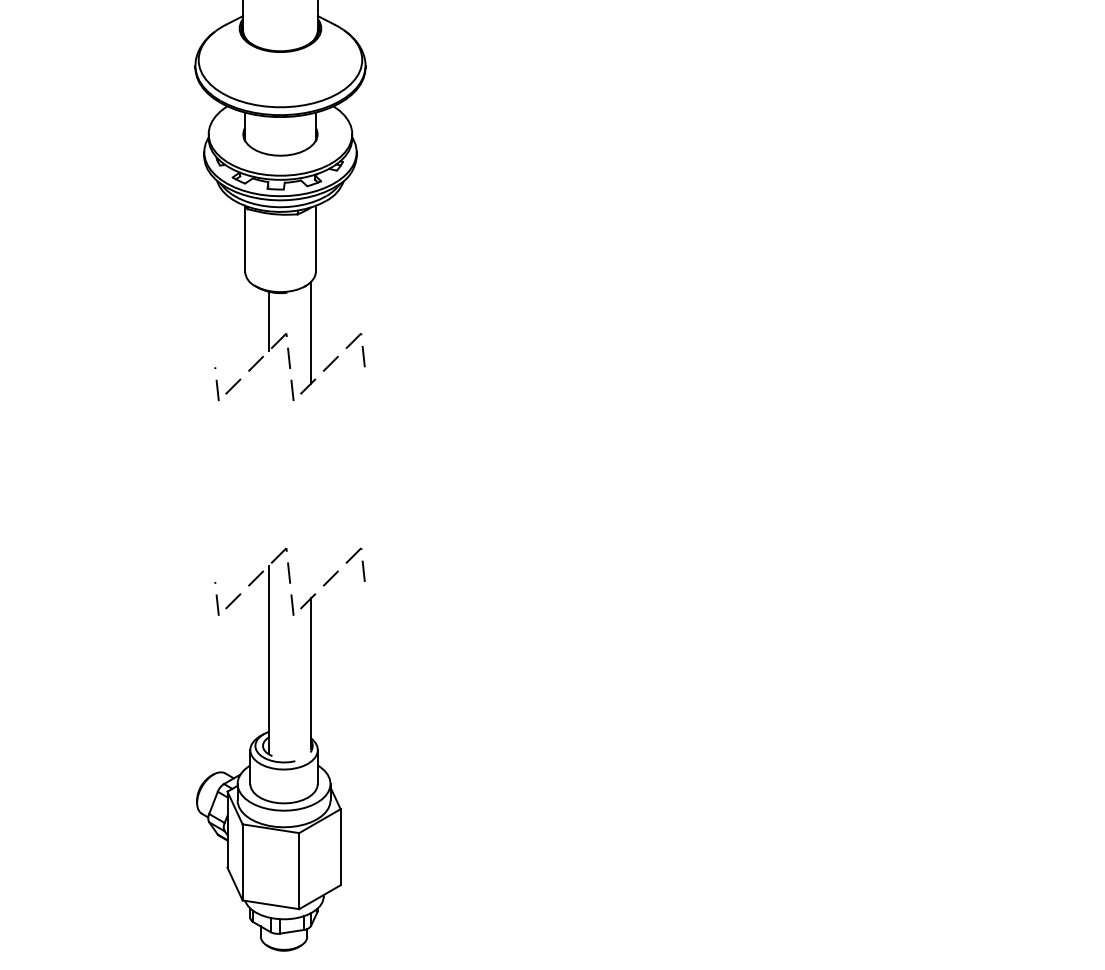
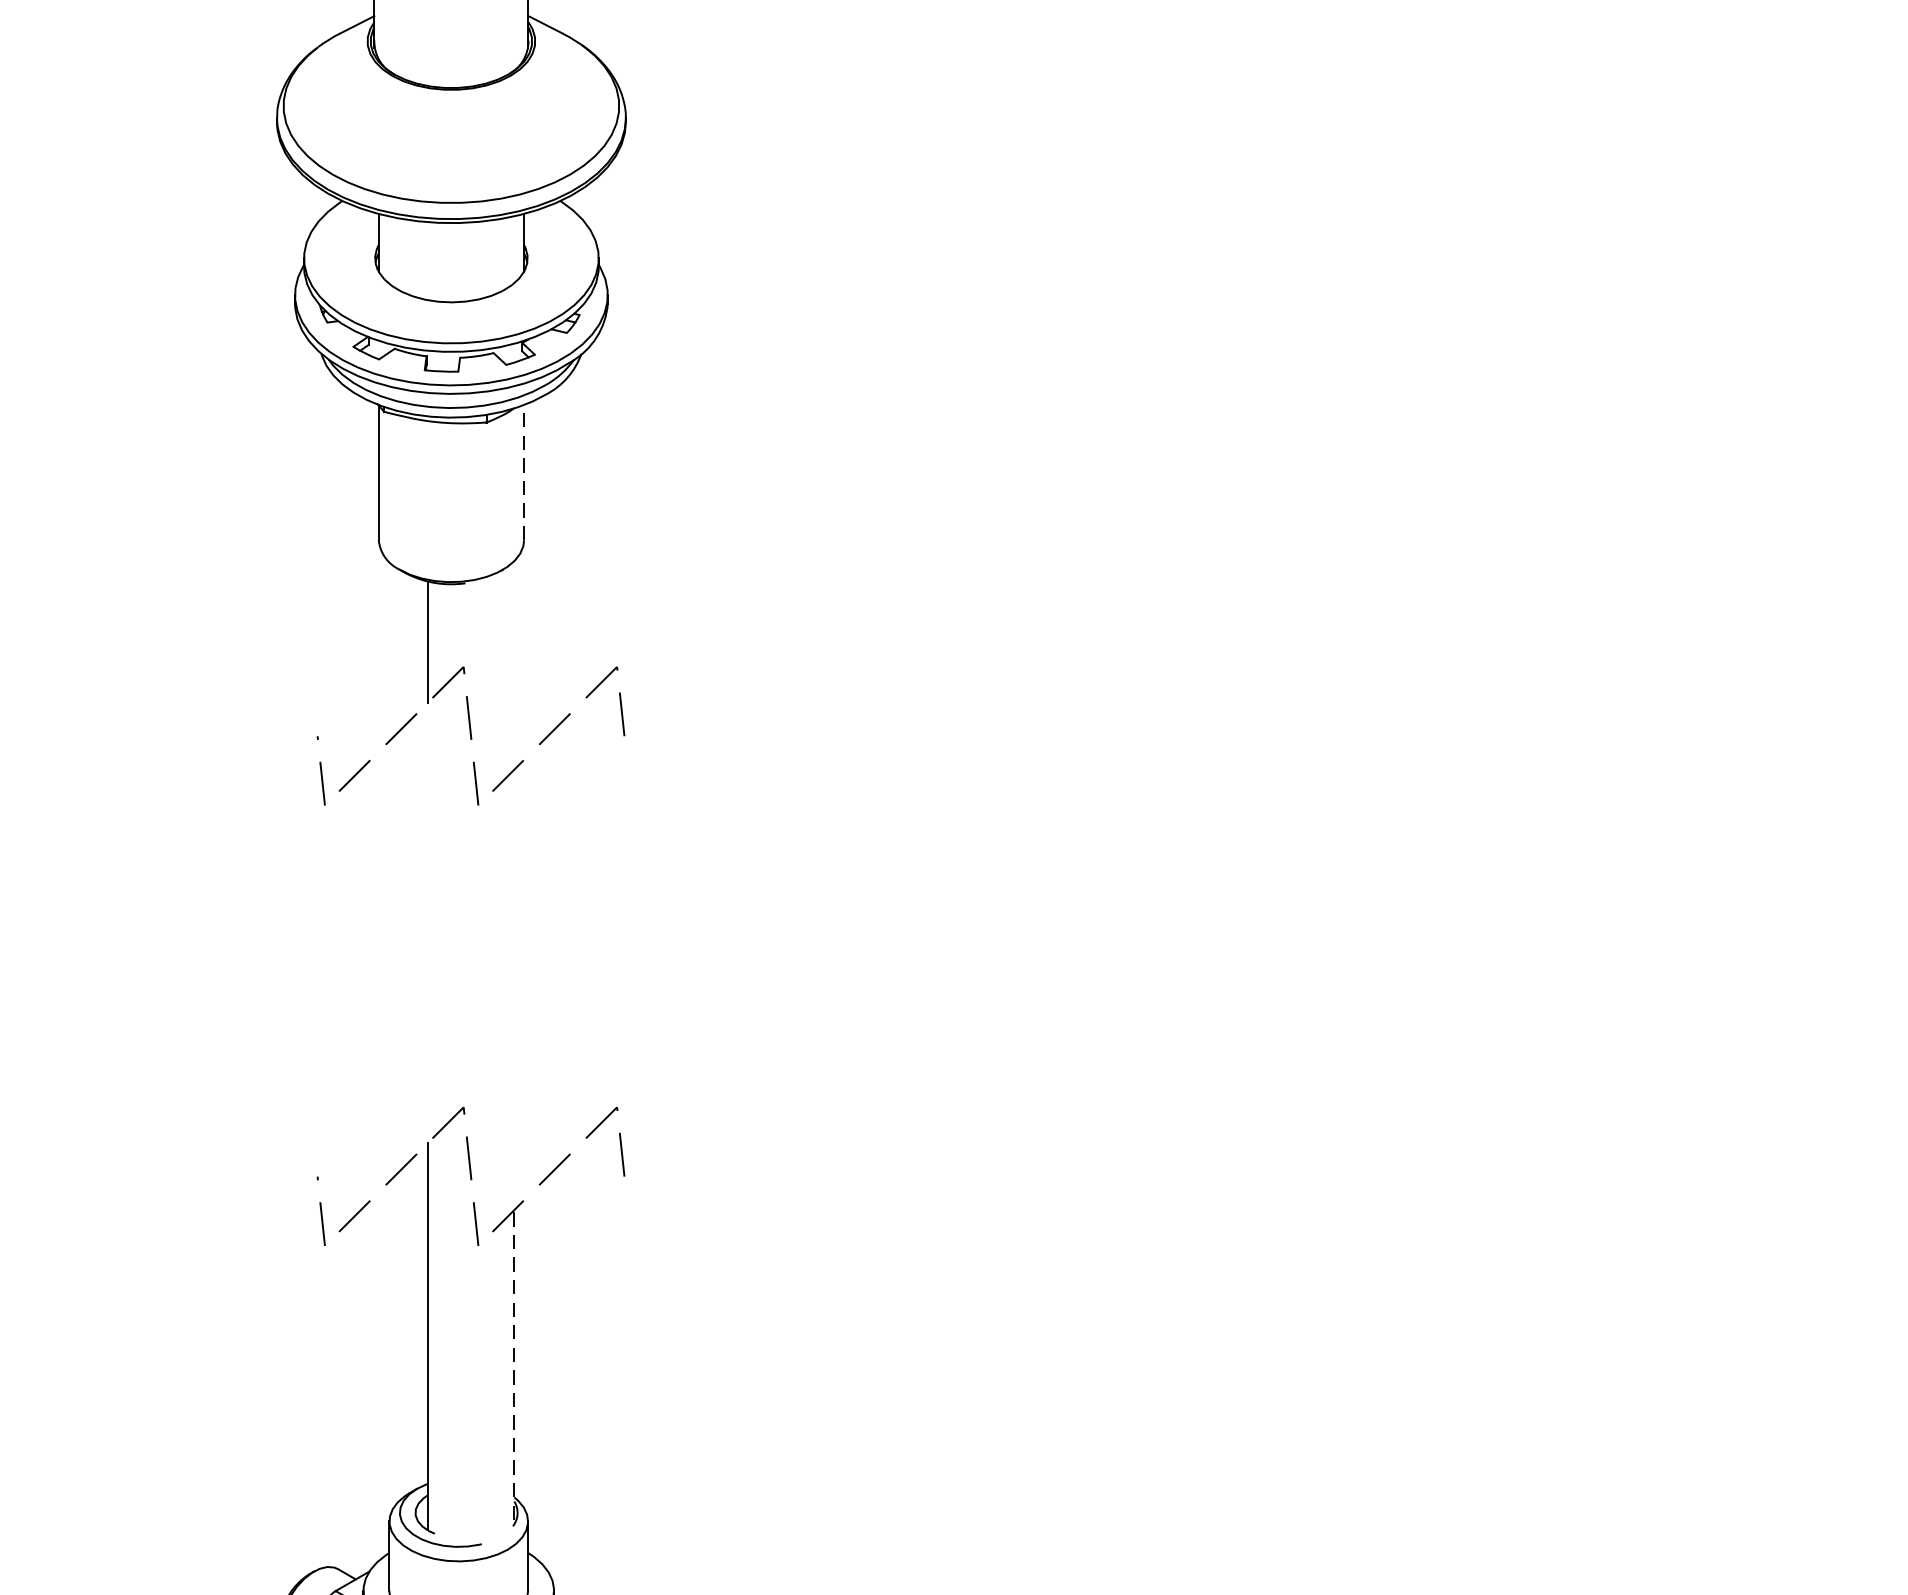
line: (315, 238) -> (523, 472), solid -> dashed
line: (311, 332) -> (515, 664), removed
line: (311, 673) -> (515, 1364), solid -> dashed

